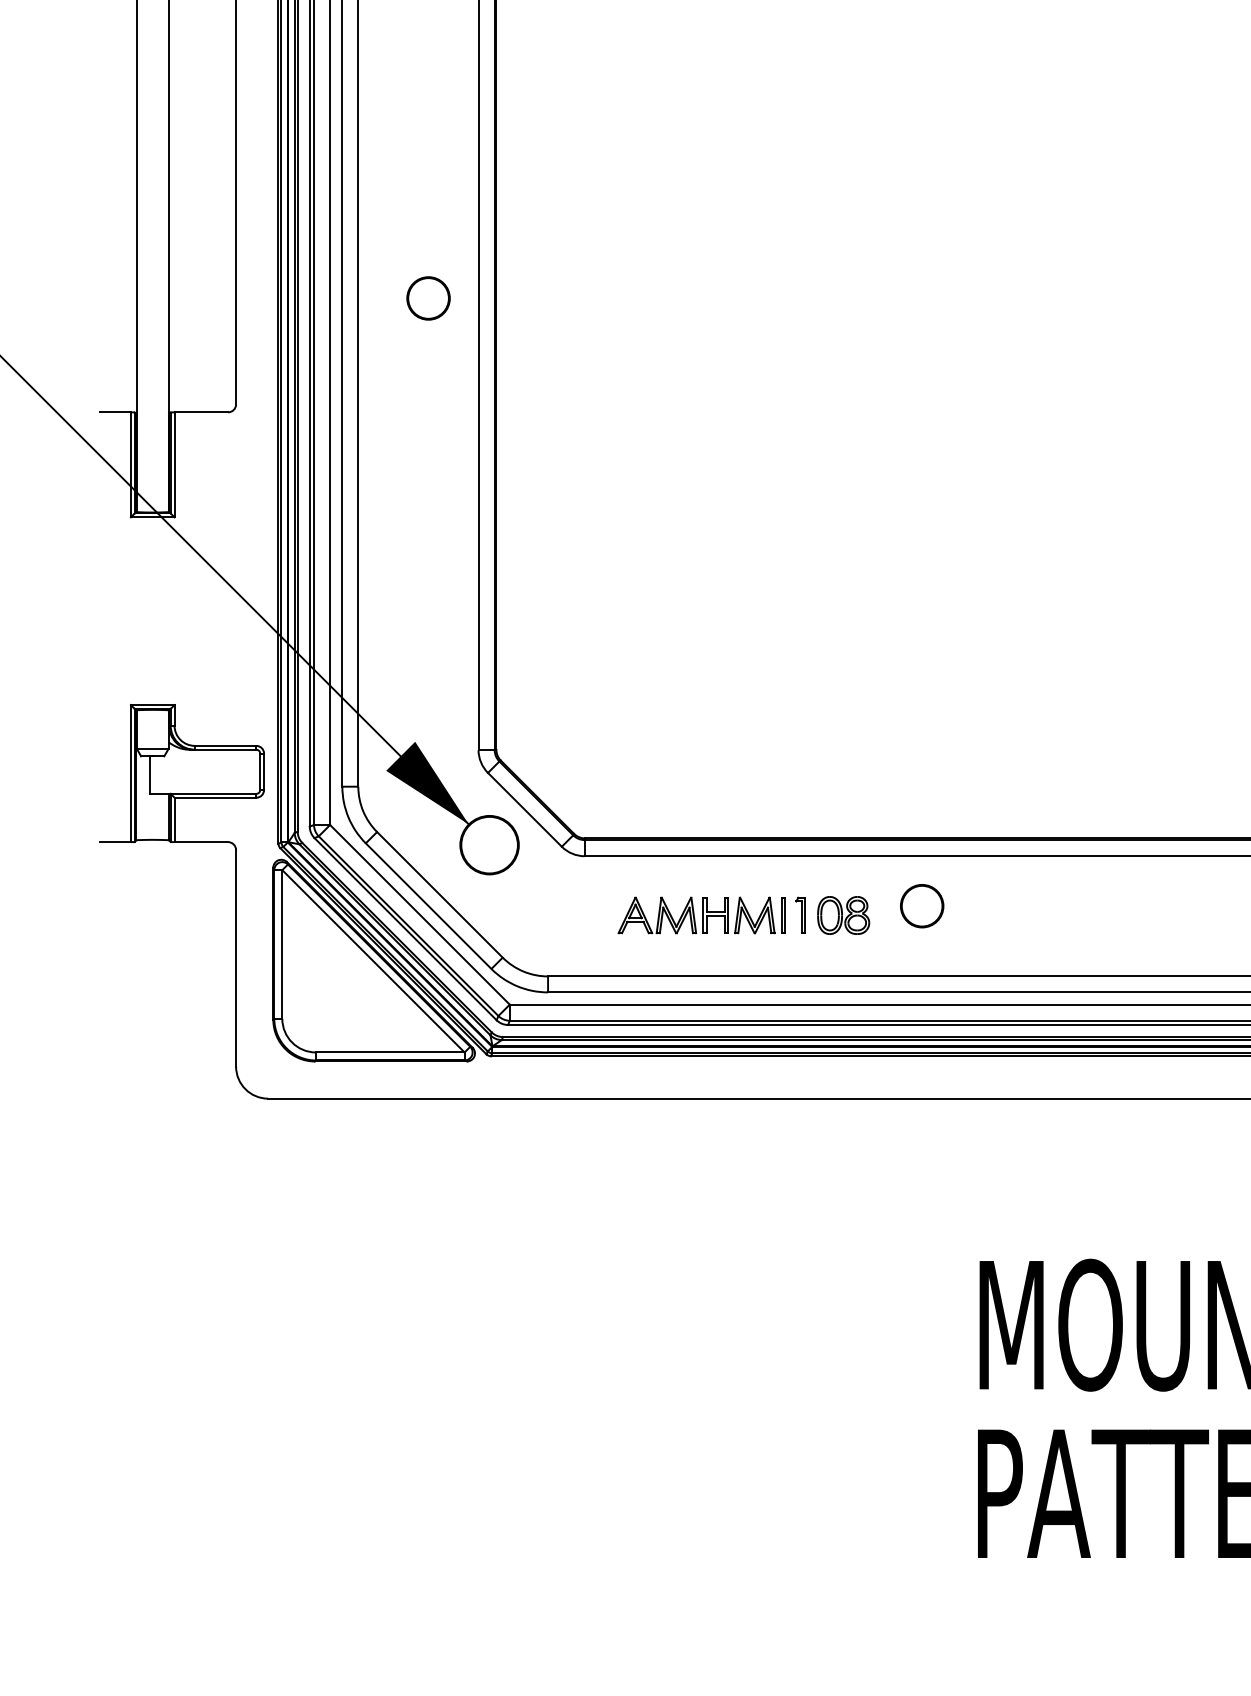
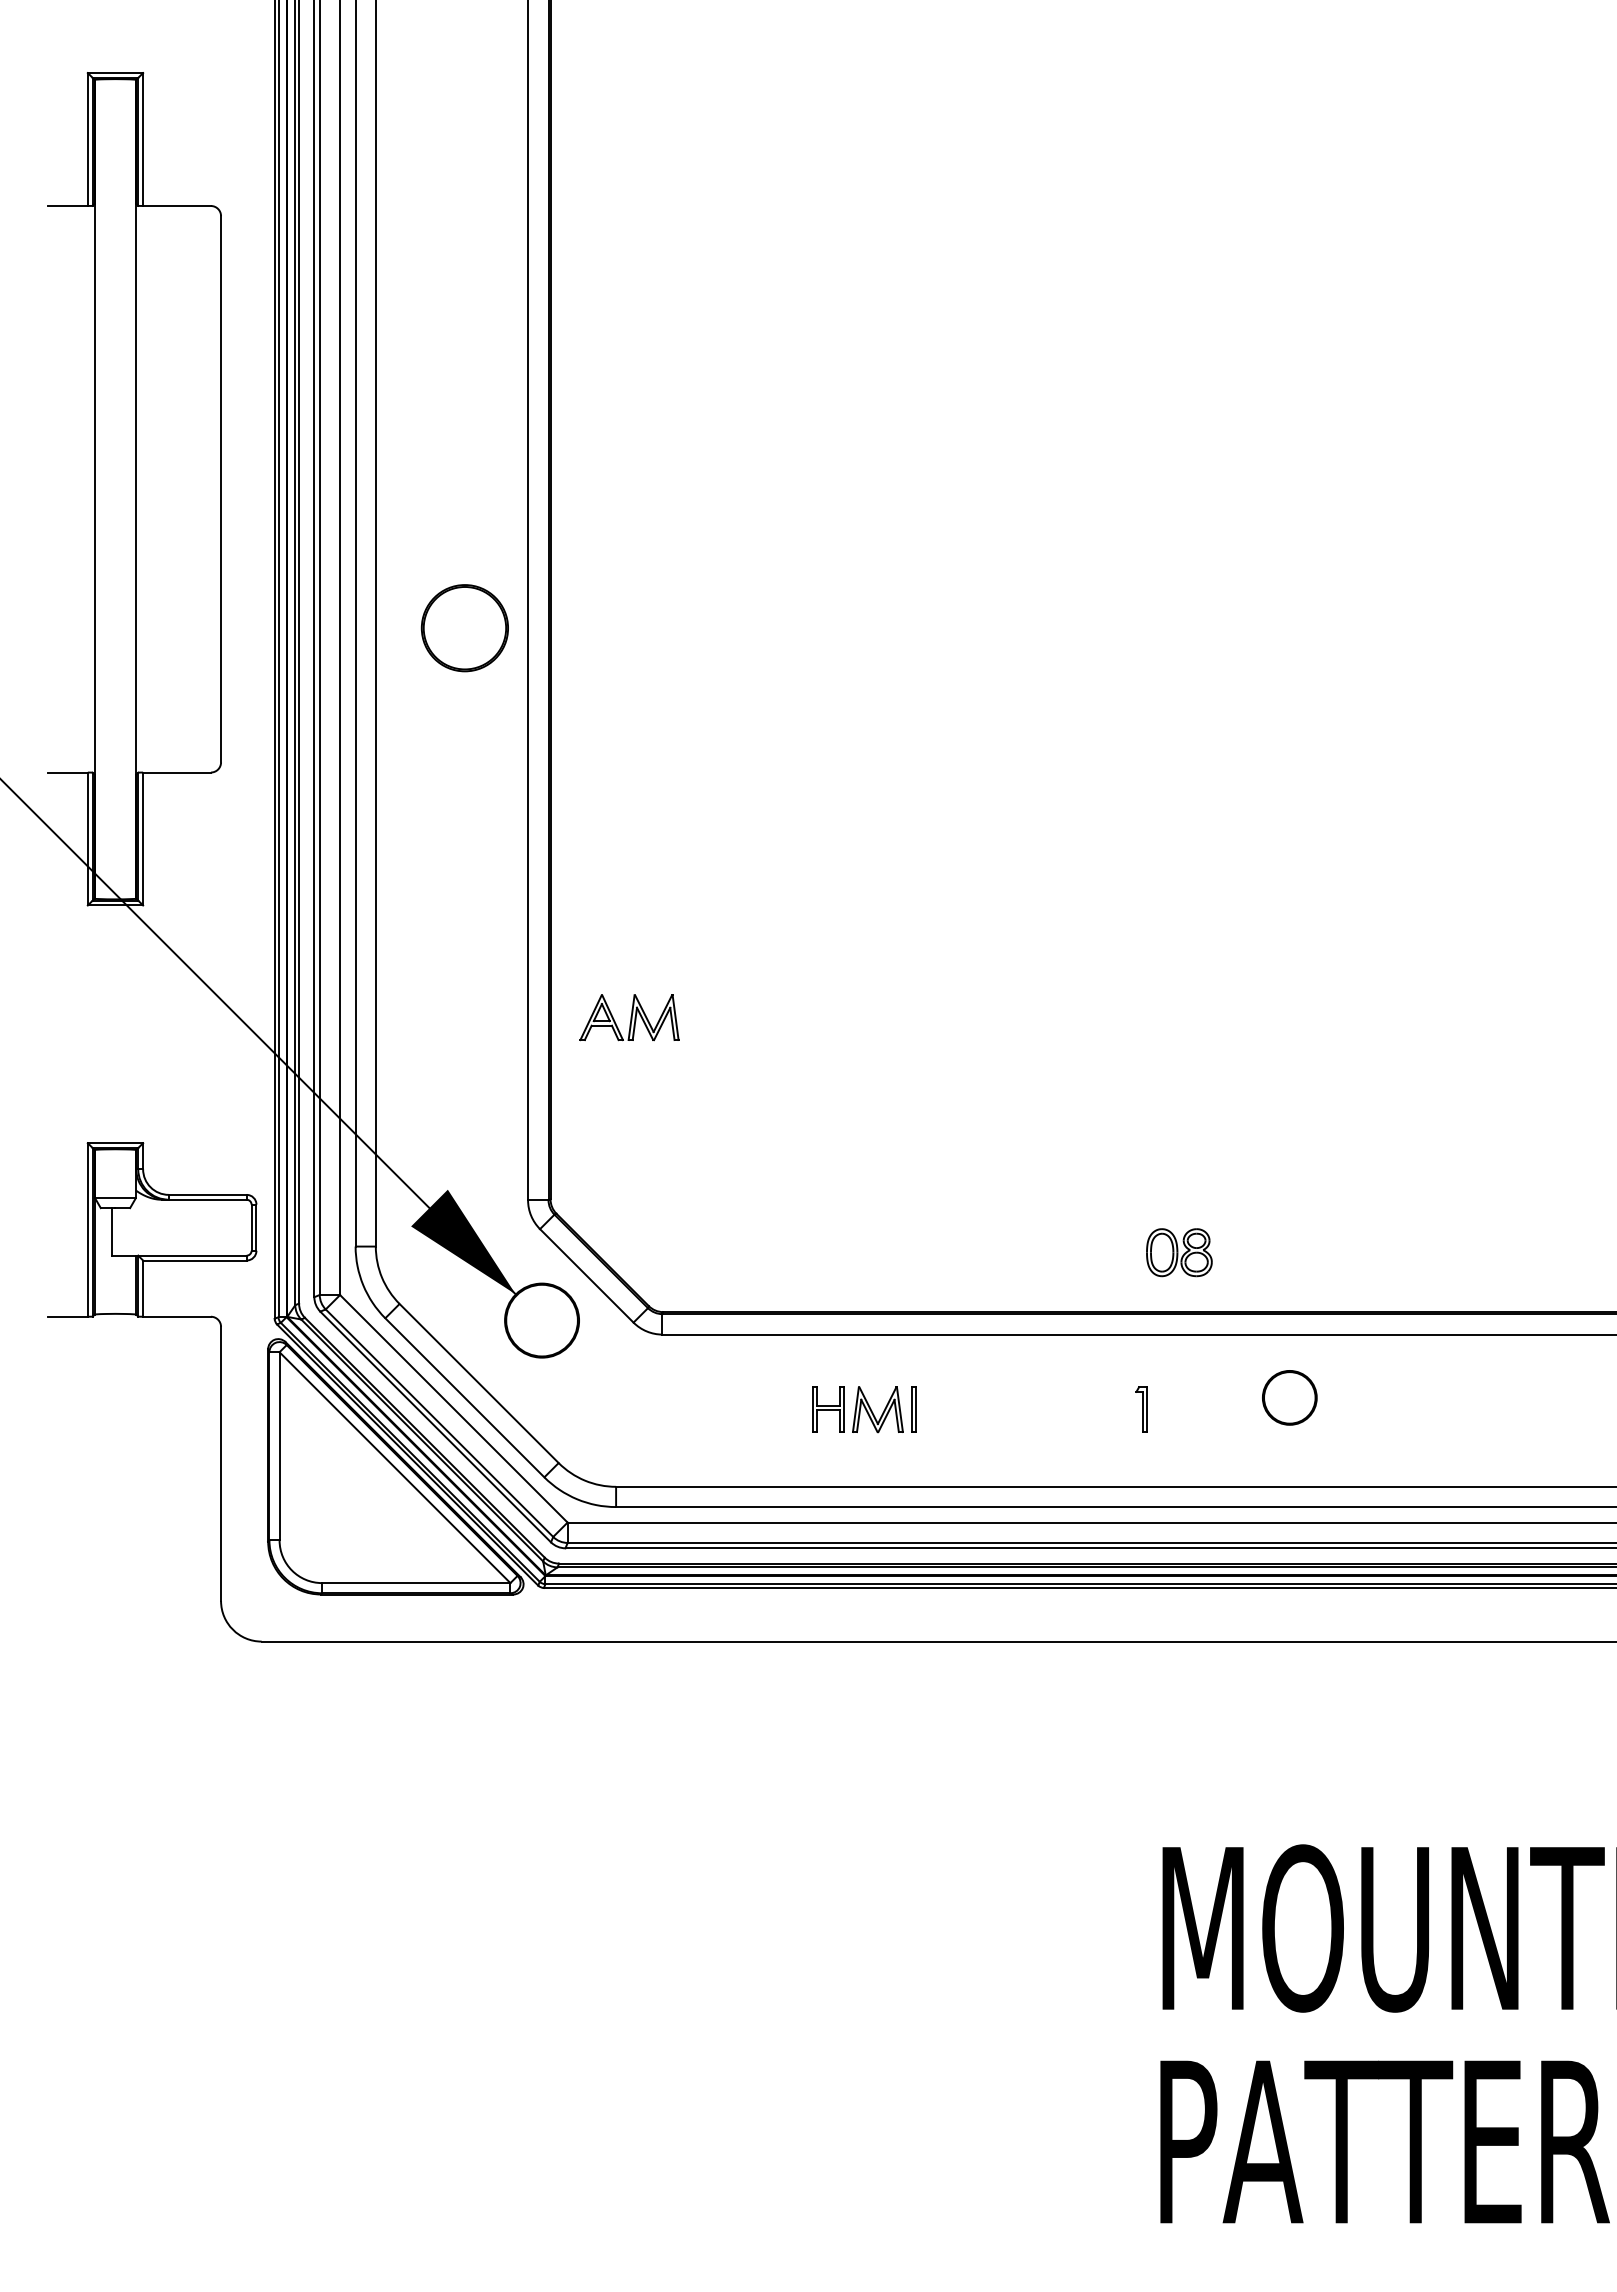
part: (428, 298) -> (464, 628), size x1.6
circle: (921, 905) -> (1289, 1397), moved
part: (657, 915) -> (629, 1017), moved
part: (800, 915) -> (1141, 1409), moved
part: (843, 915) -> (1179, 1252), moved

